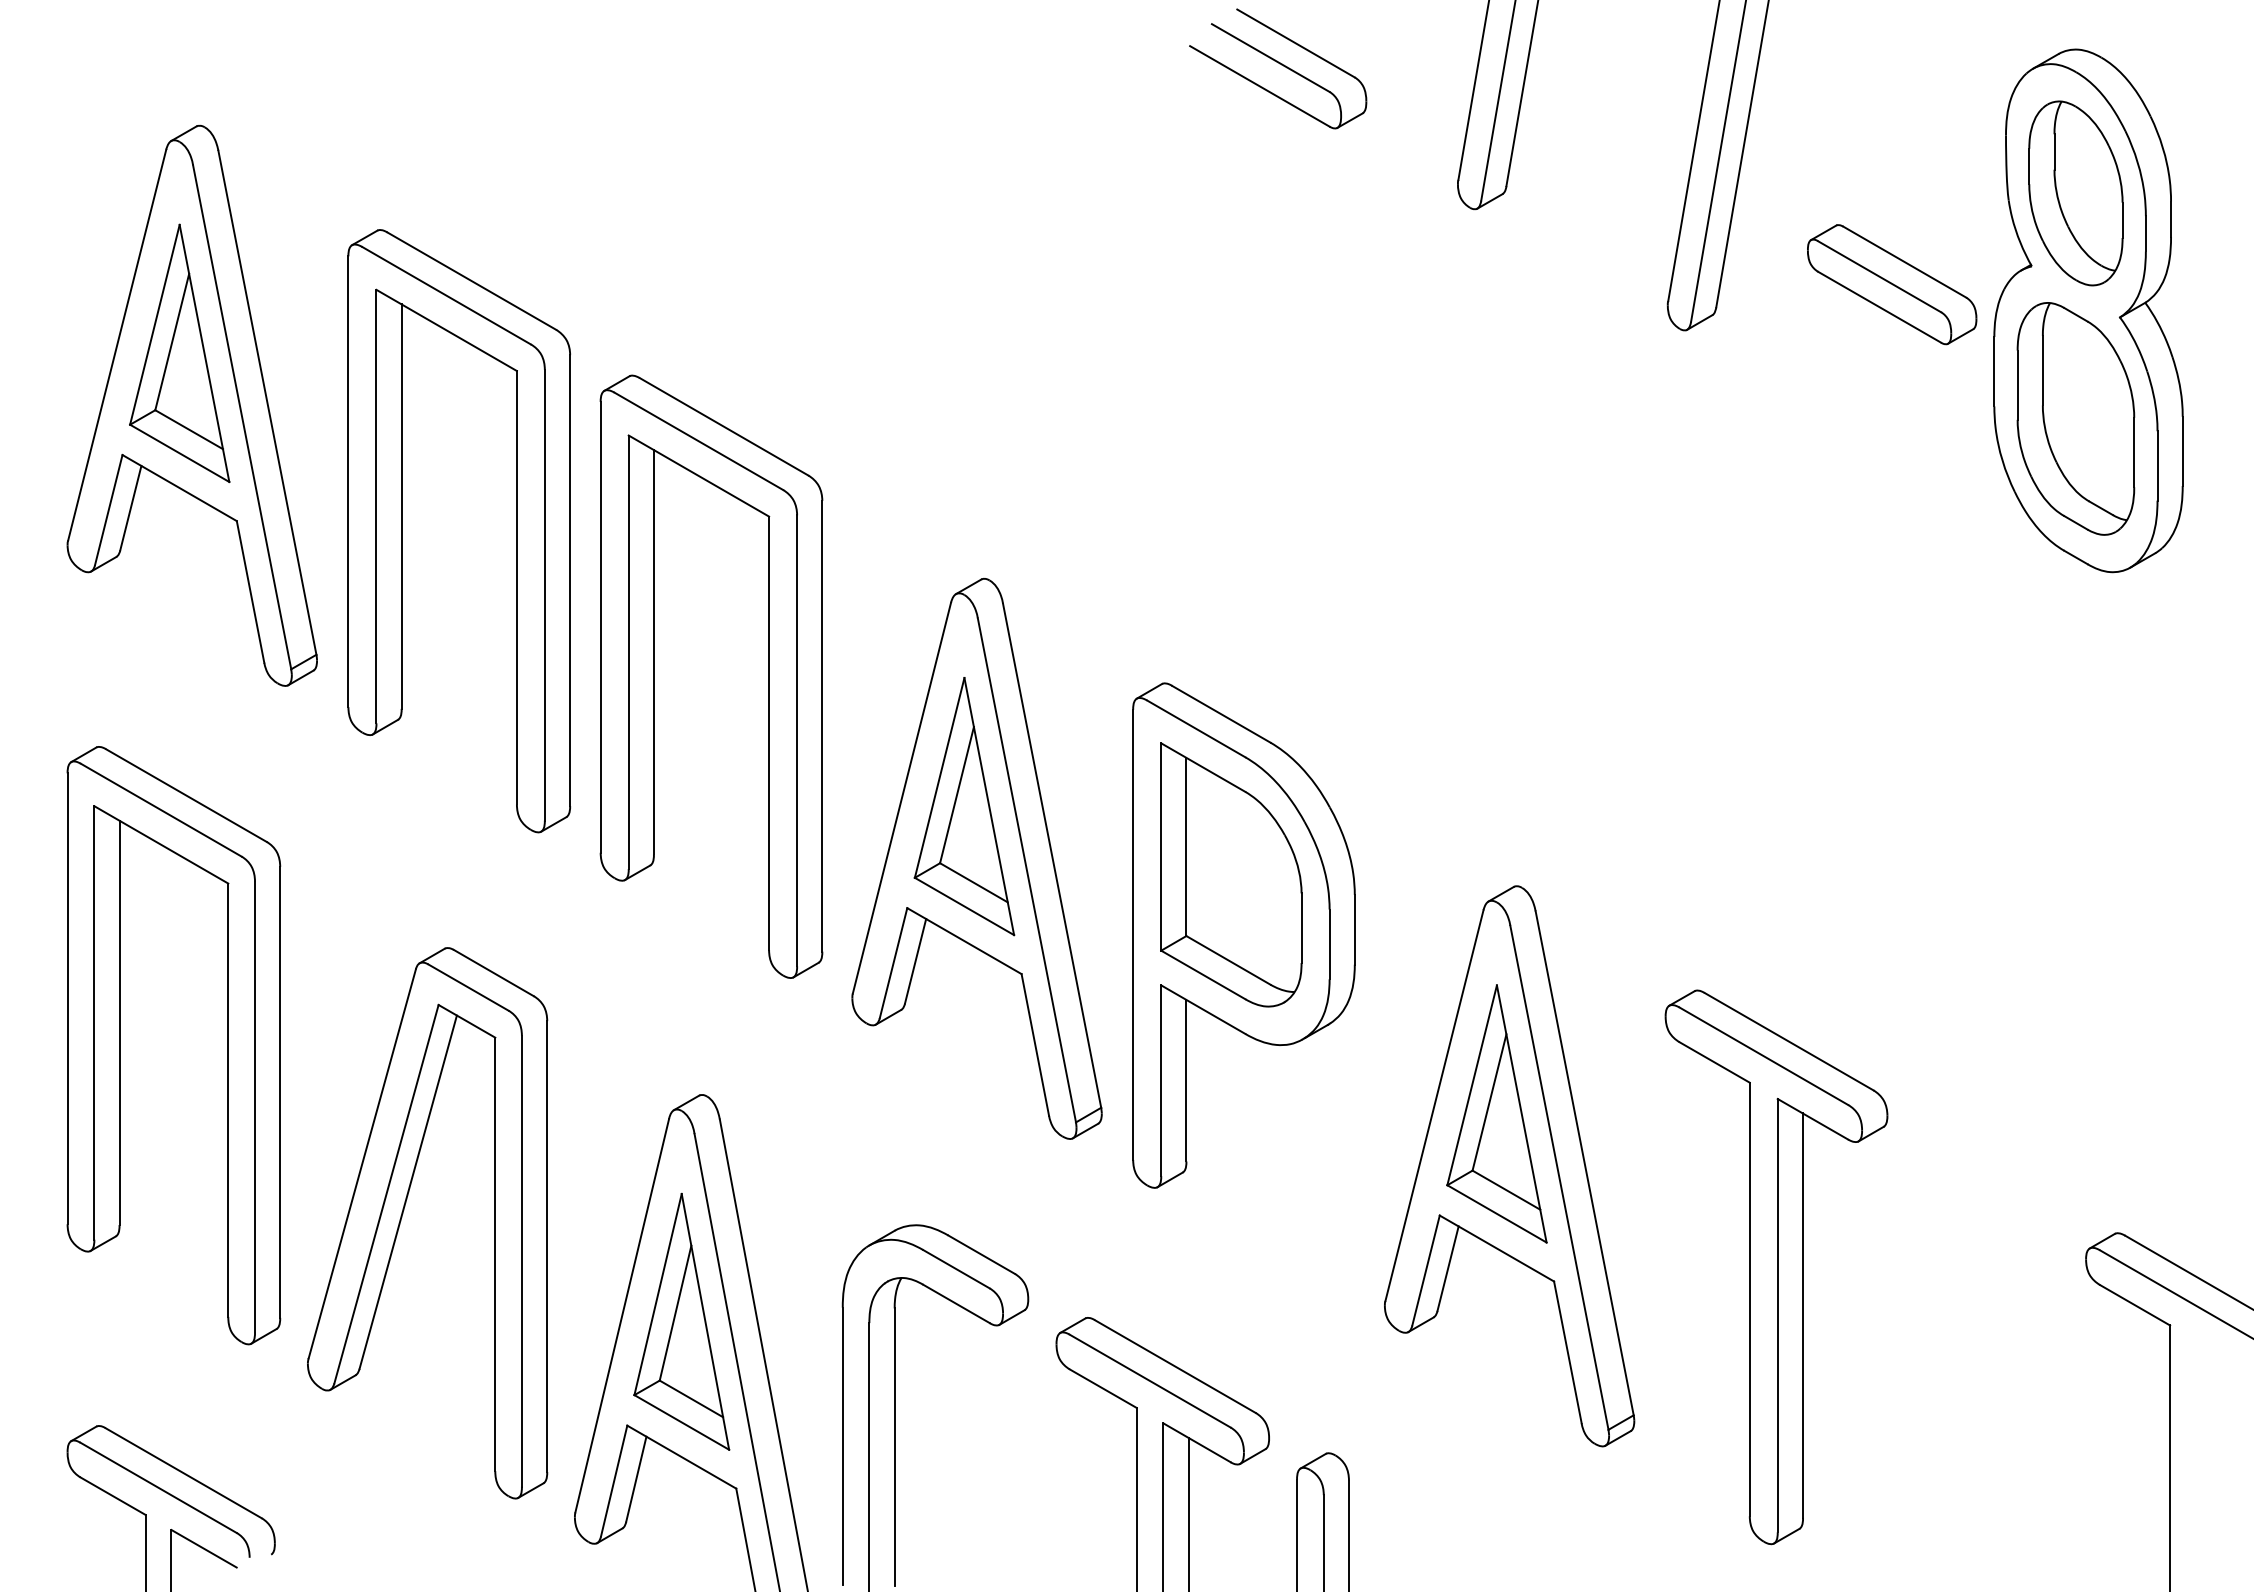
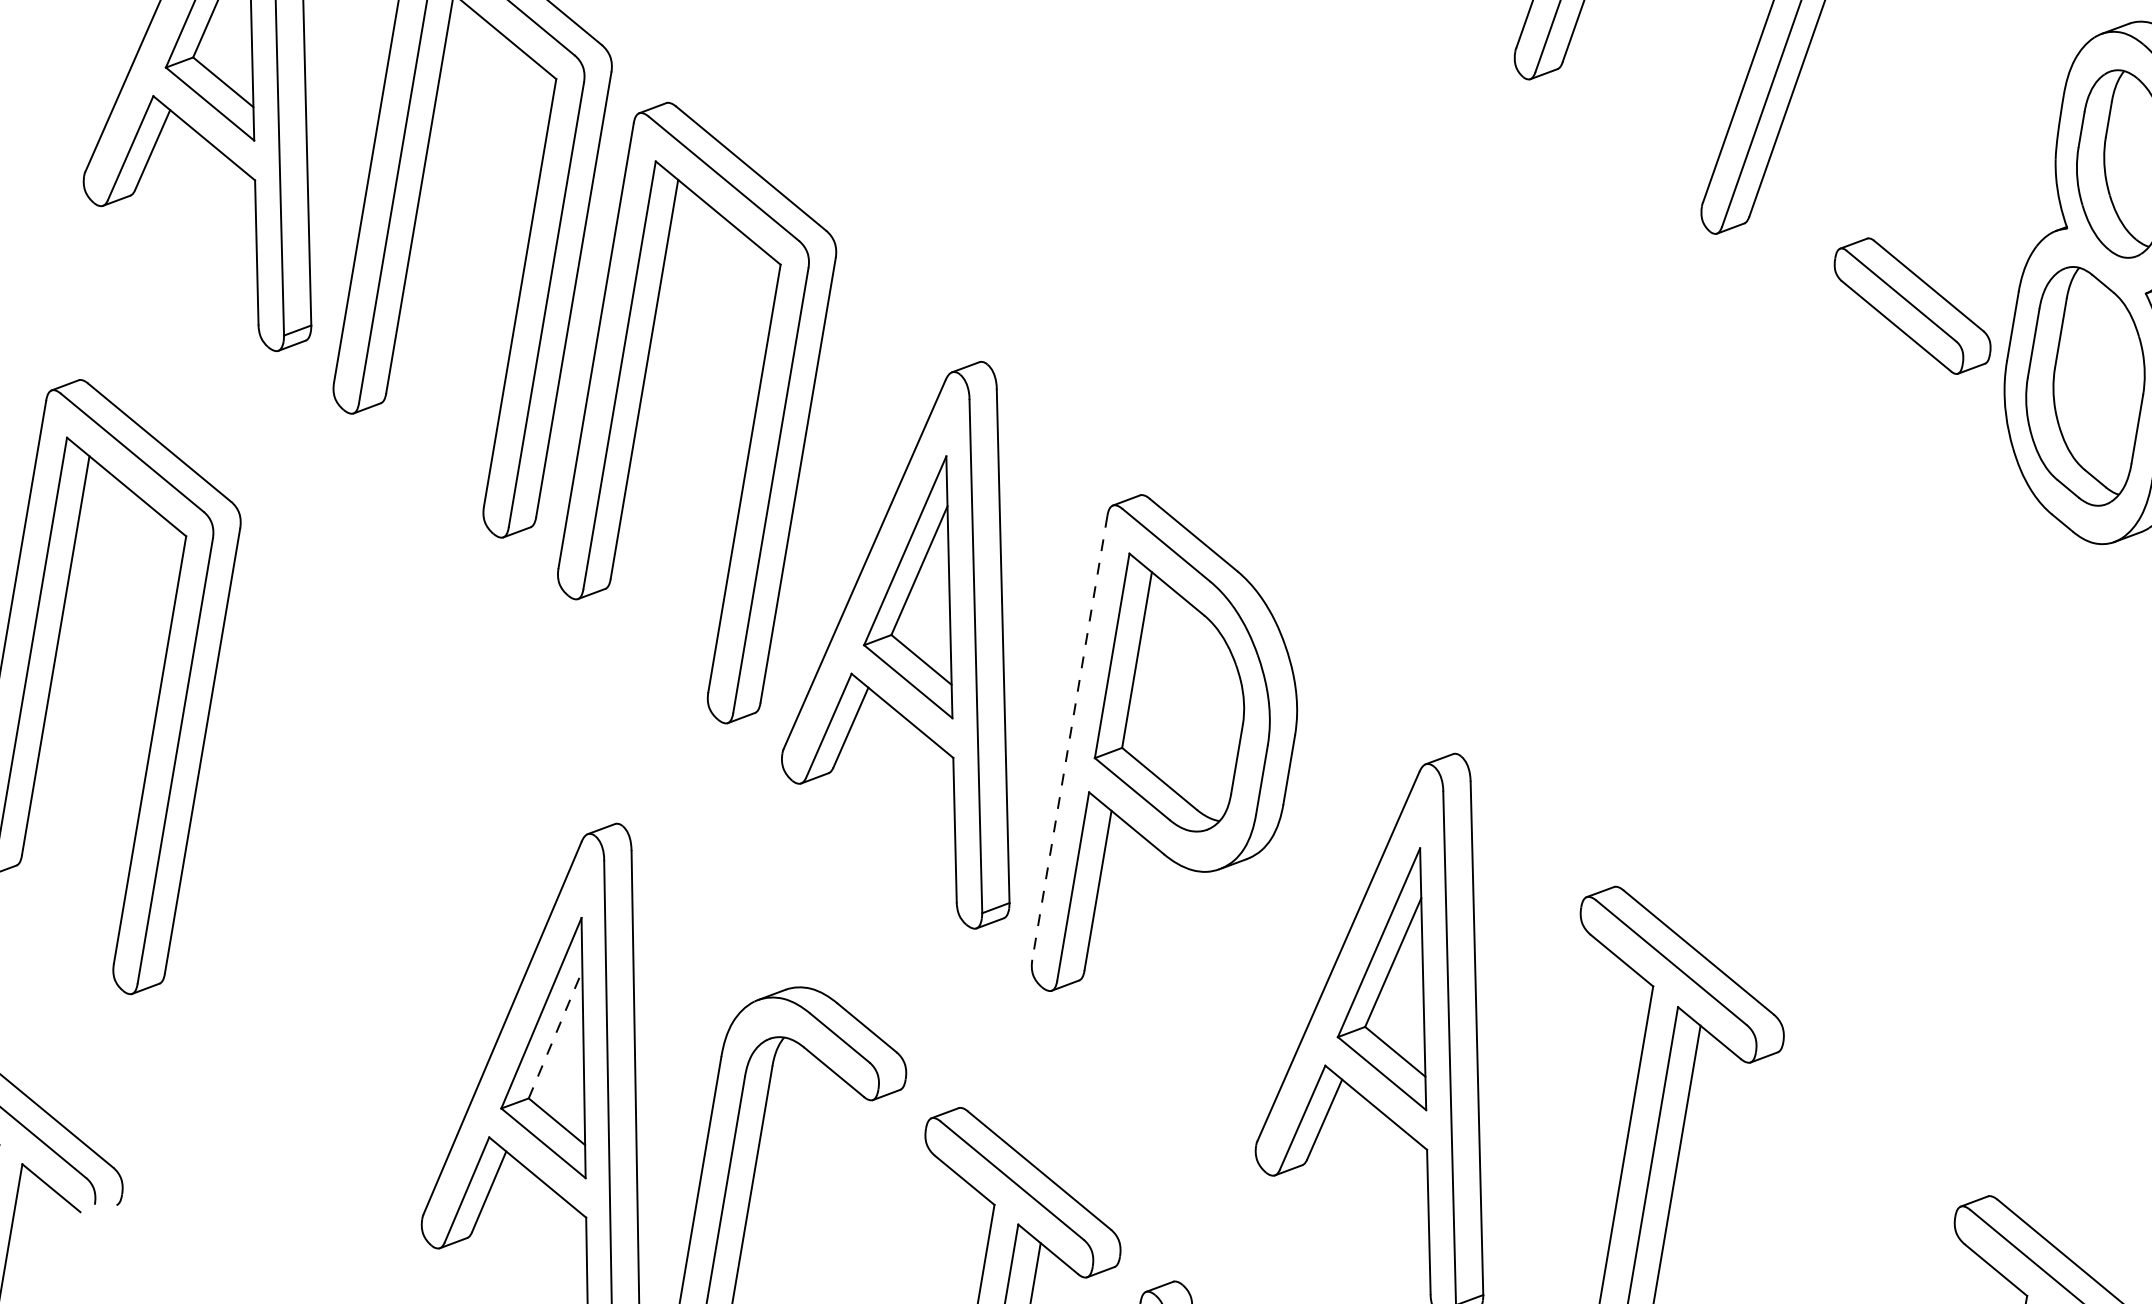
part: (1892, 284) -> (1913, 306), moved
line: (1133, 935) -> (1070, 738), solid -> dashed
part: (402, 1217) -> (302, 894), removed
line: (675, 1312) -> (555, 1033), solid -> dashed

